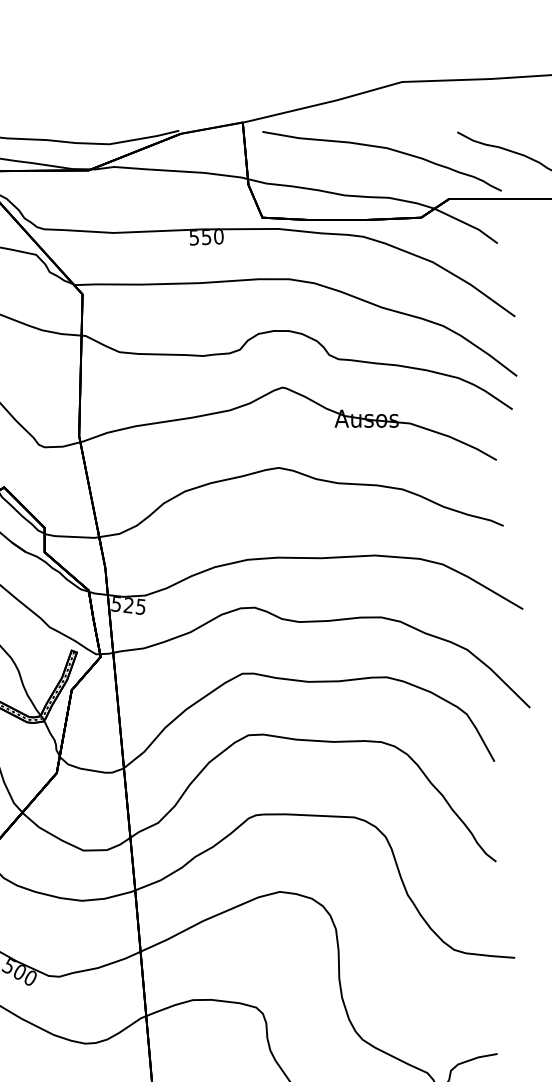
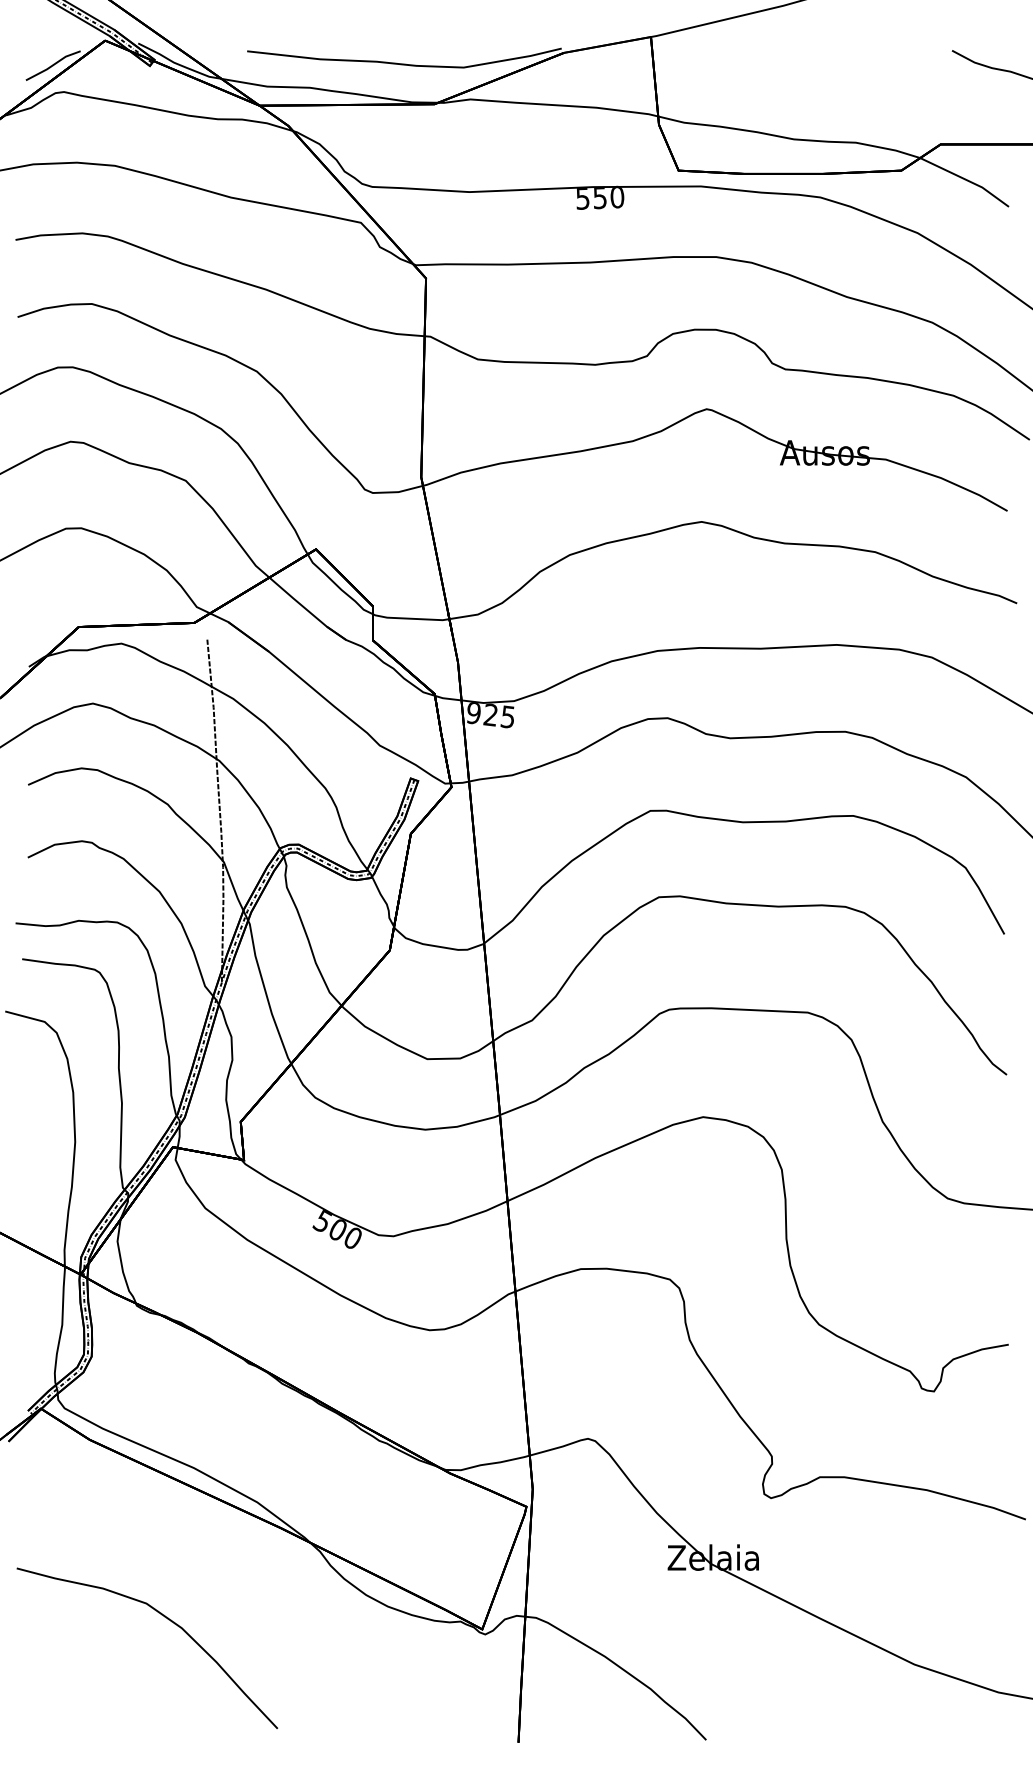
curve: (383, 148) -> (848, 73), removed
text: (116, 604) -> (473, 713), 525 -> 925

